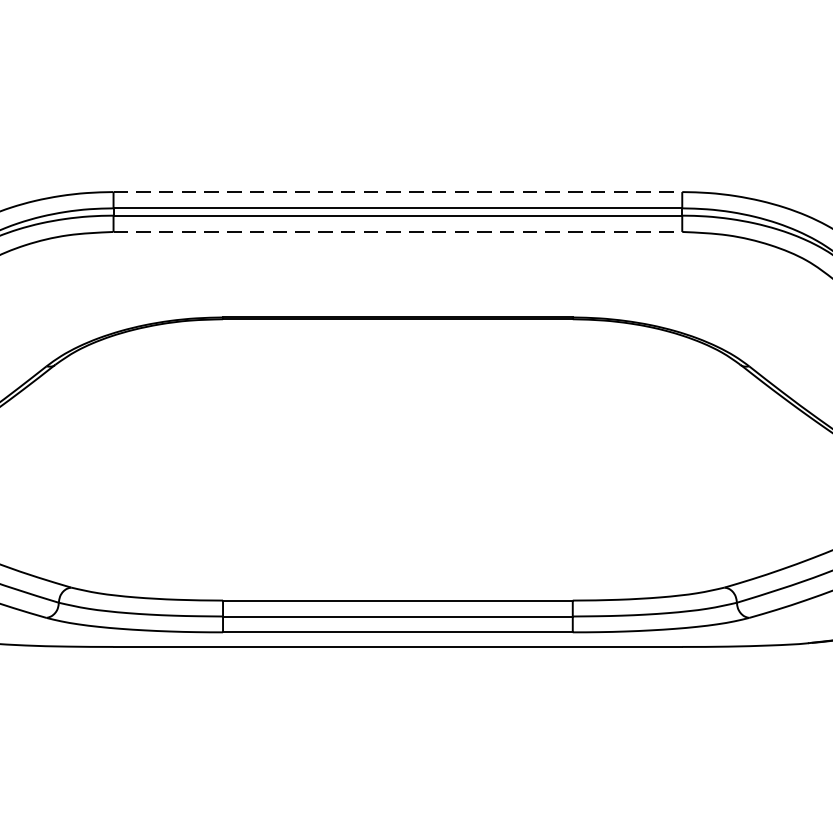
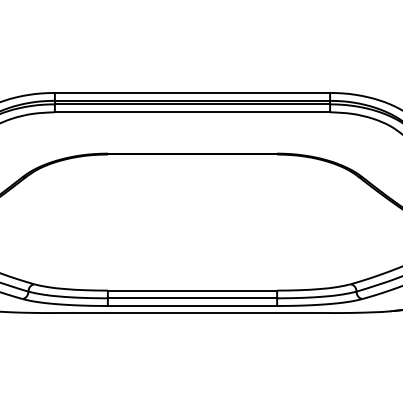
line: (397, 191) -> (192, 92), dashed -> solid
line: (397, 232) -> (192, 112), dashed -> solid

